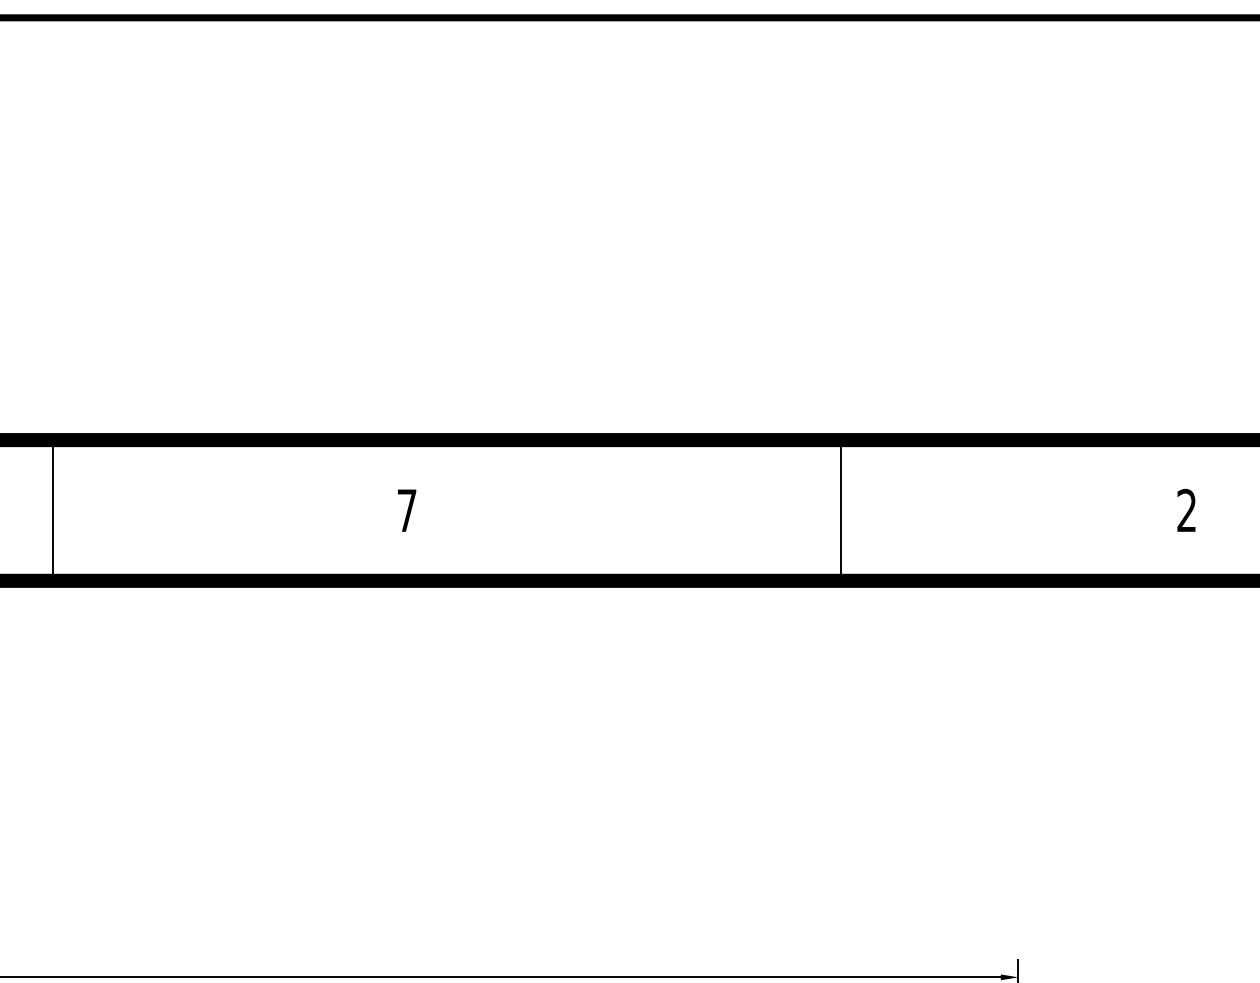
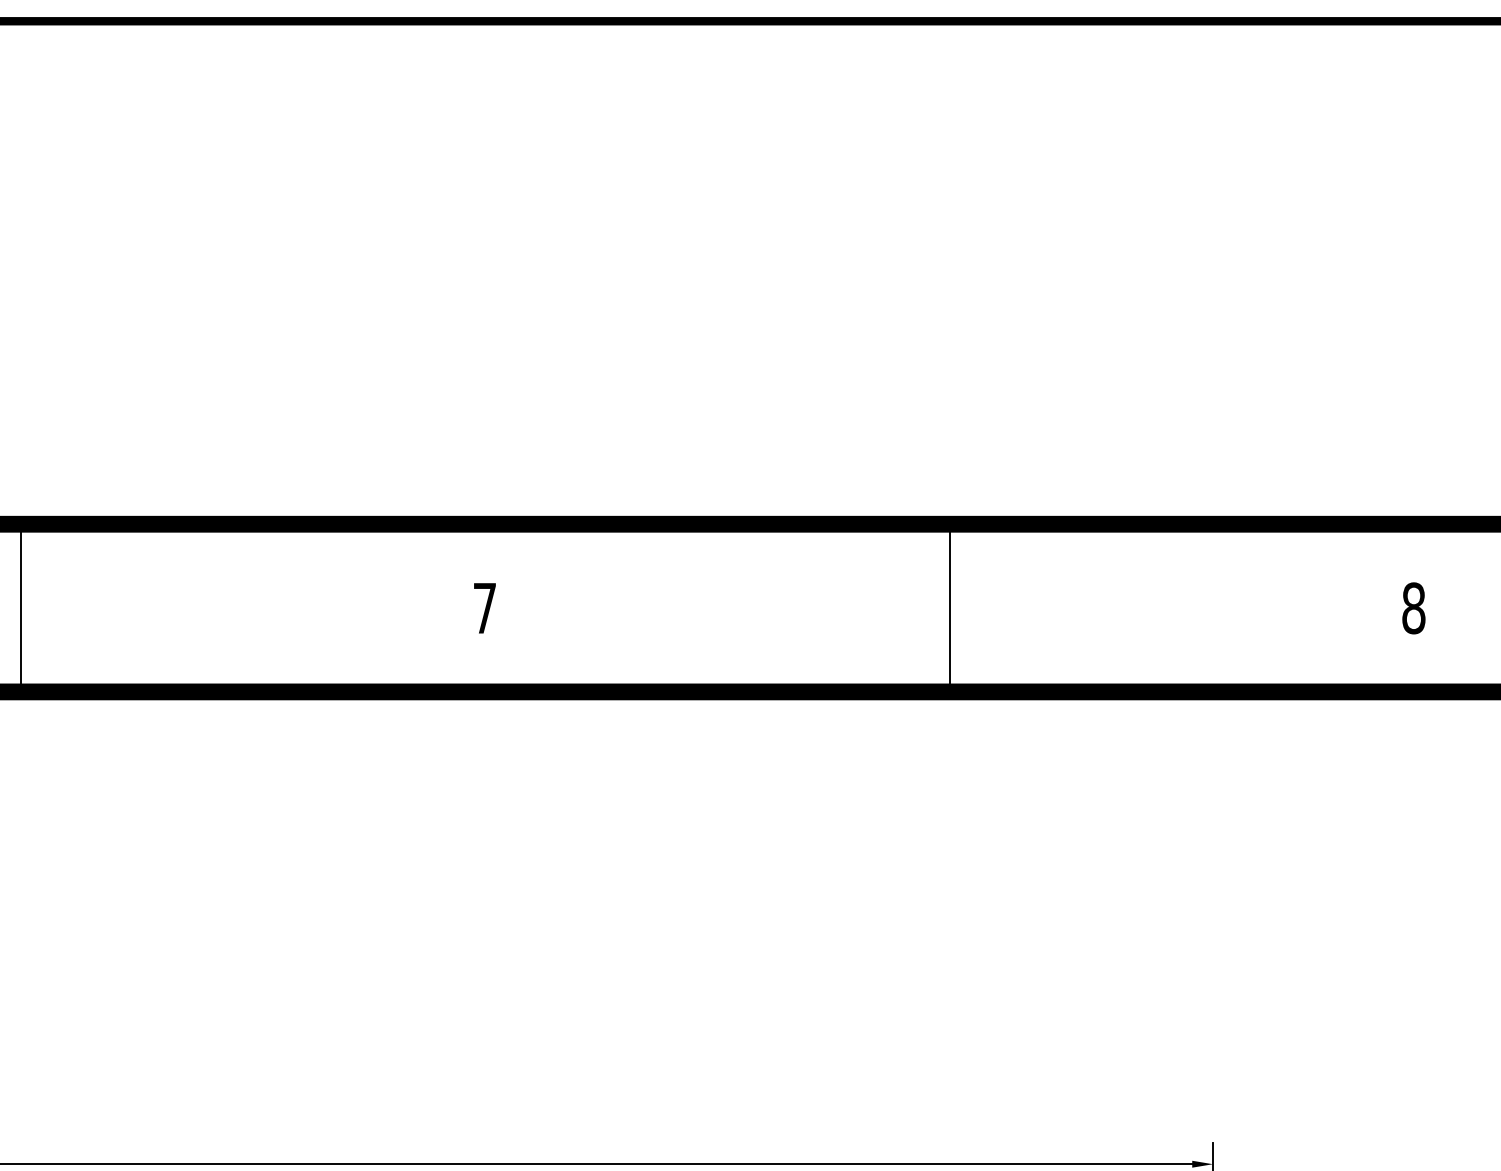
line: (52, 510) -> (20, 608), moved
line: (840, 510) -> (949, 608), moved
text: (1186, 510) -> (1413, 608), 2 -> 8

